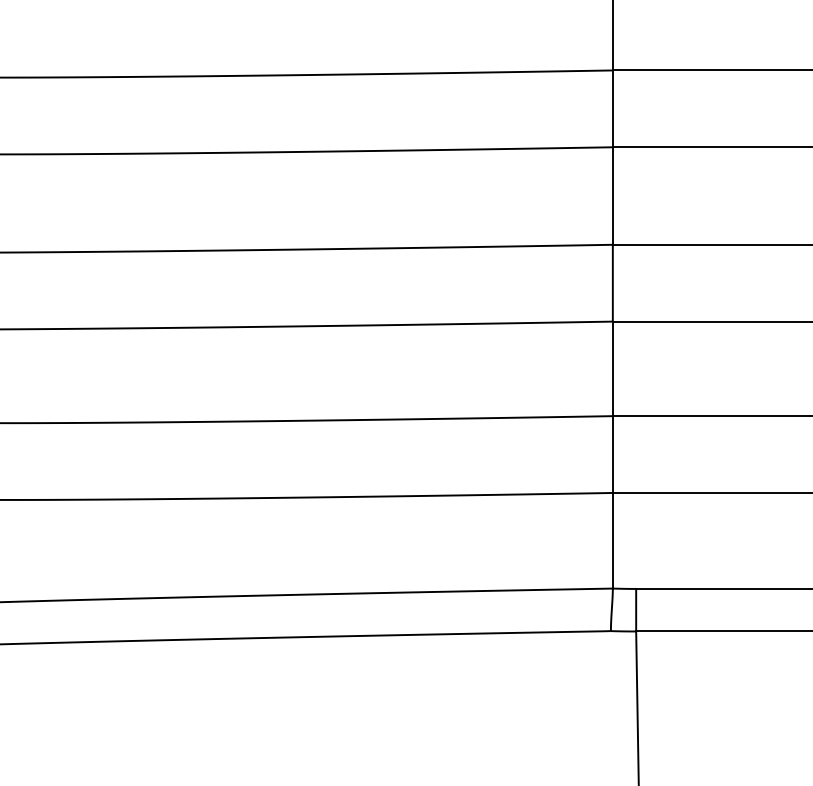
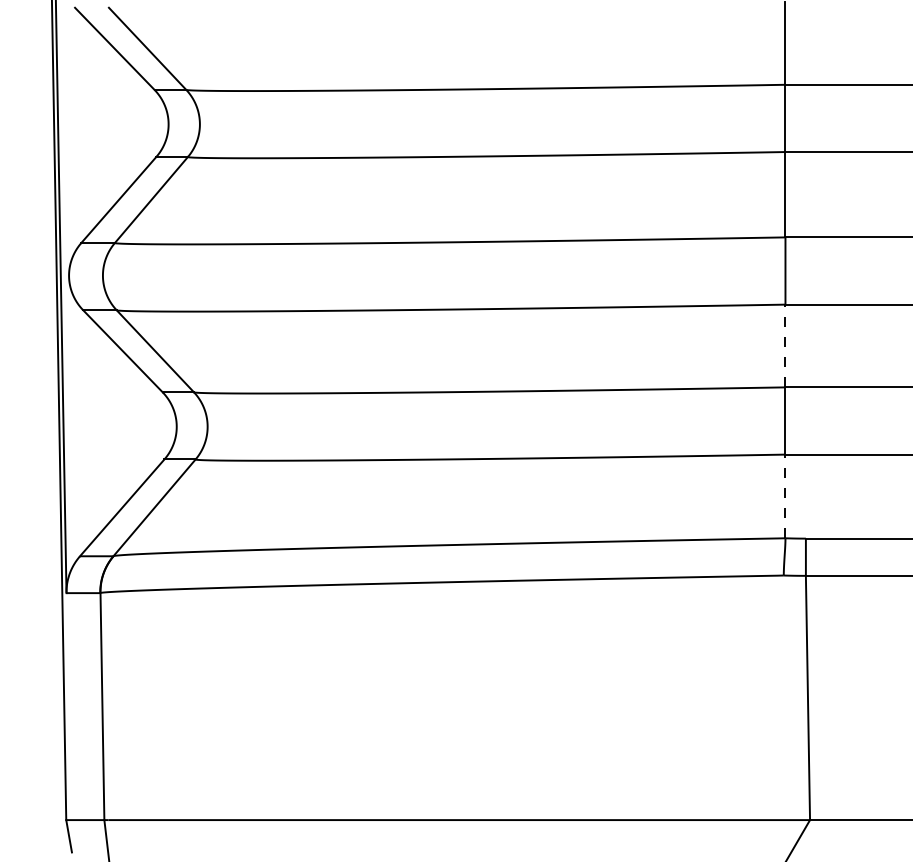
line: (612, 368) -> (785, 345), solid -> dashed
line: (612, 540) -> (785, 496), solid -> dashed

